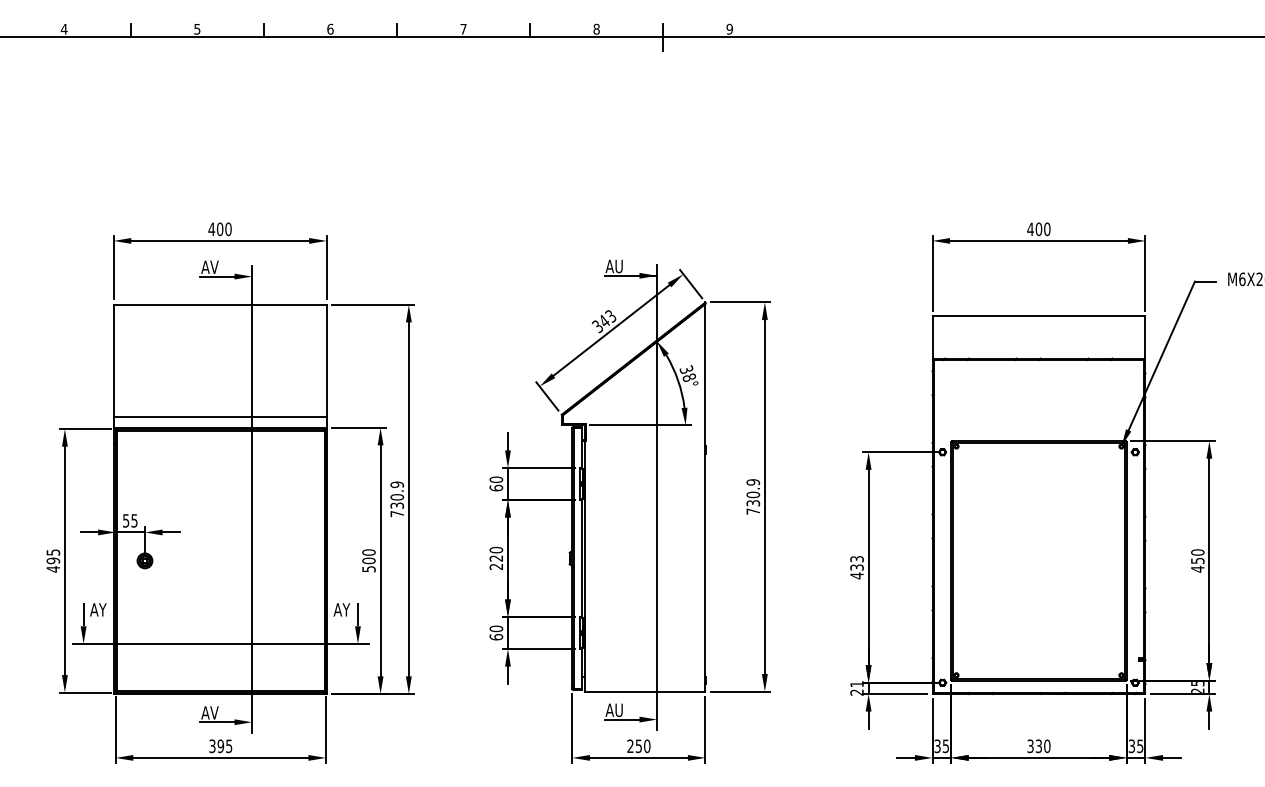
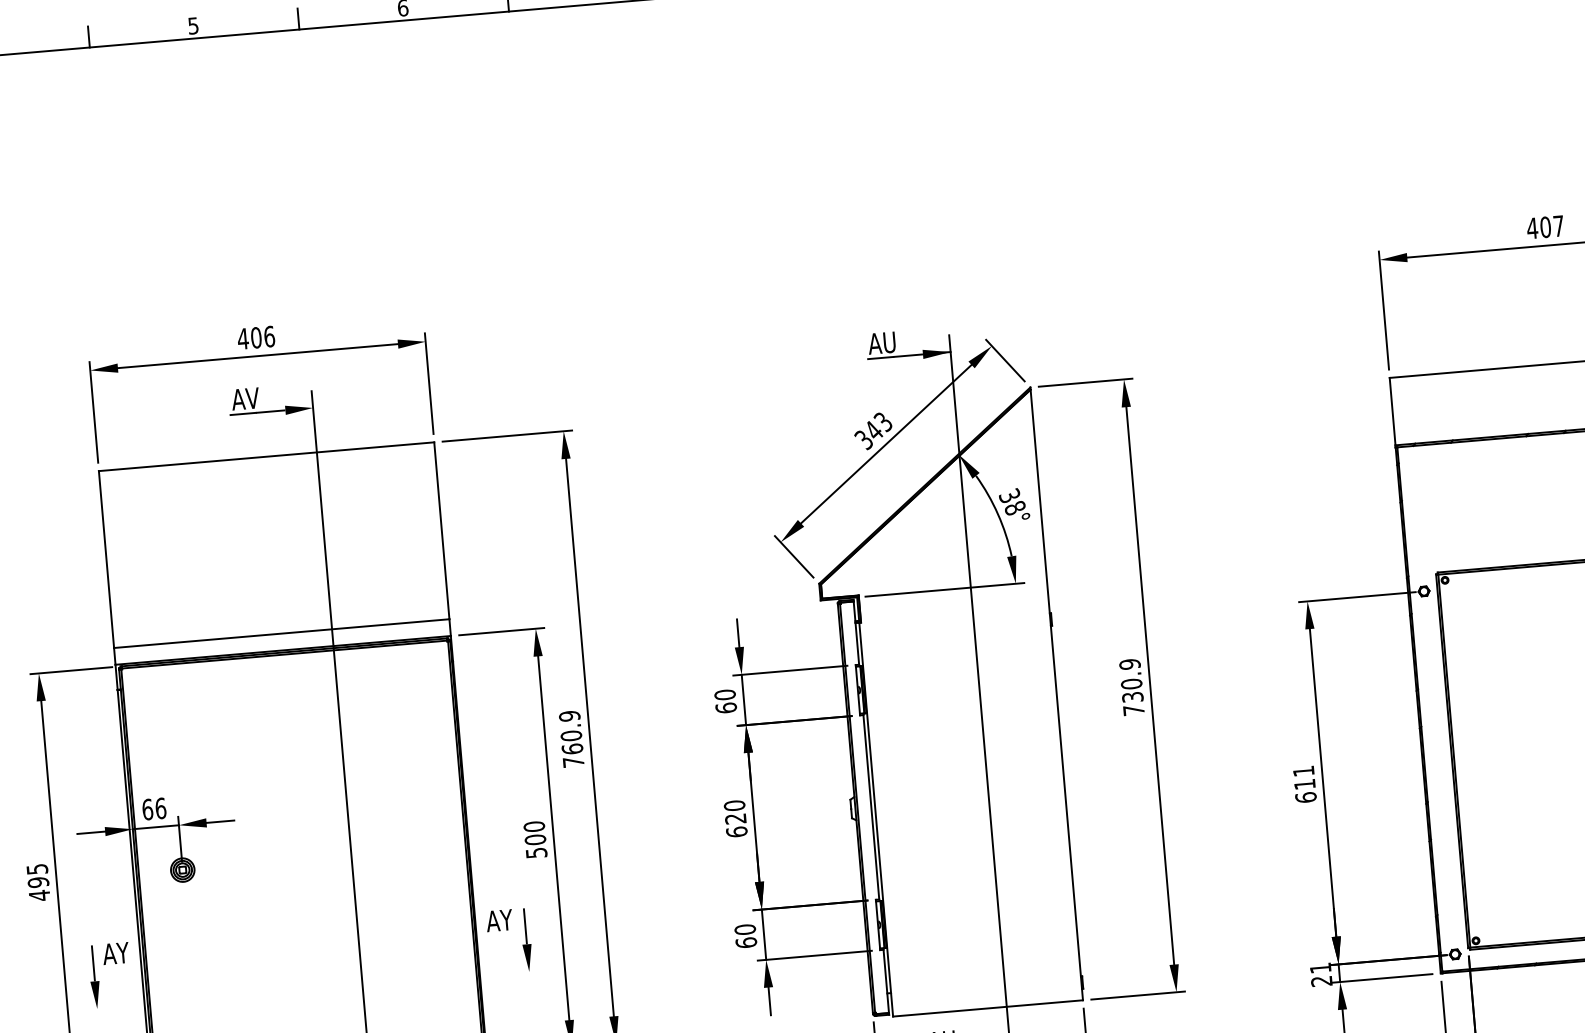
text: (228, 228) -> (269, 335), 400 -> 406
text: (1047, 229) -> (1559, 226), 400 -> 407
text: (397, 505) -> (572, 748), 730.9 -> 760.9
text: (130, 520) -> (154, 808), 55 -> 66
text: (496, 566) -> (737, 831), 220 -> 620
text: (856, 567) -> (1304, 784), 433 -> 611
line: (220, 643) -> (312, 989), removed

